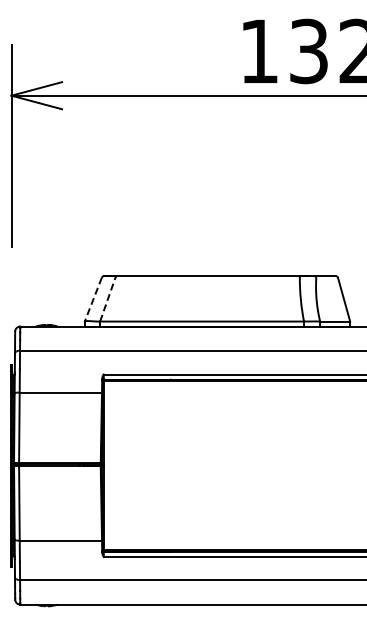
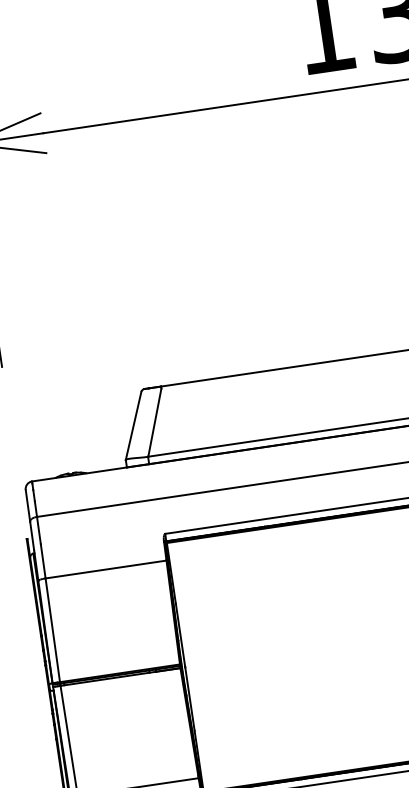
line: (93, 299) -> (133, 425), dashed -> solid
line: (108, 299) -> (155, 422), dashed -> solid

